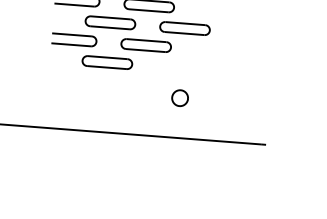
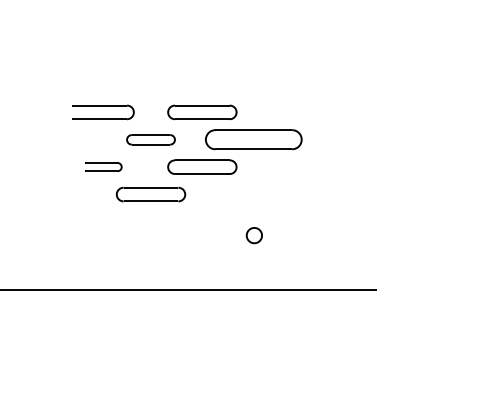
part: (110, 22) -> (150, 139), size x0.7
part: (184, 28) -> (253, 139), size x1.4
part: (74, 39) -> (103, 166), size x0.6
part: (180, 98) -> (254, 235), size x0.7

